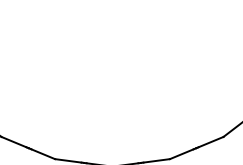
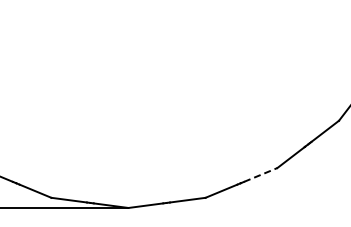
line: (211, 141) -> (261, 174), solid -> dashed

